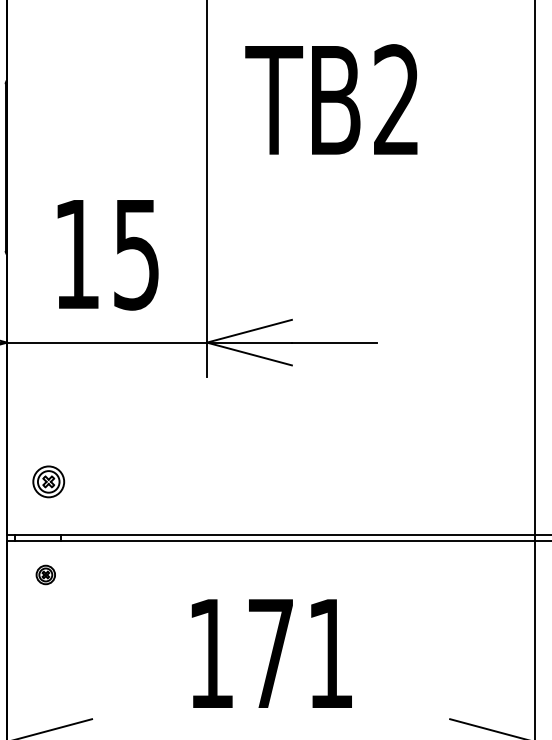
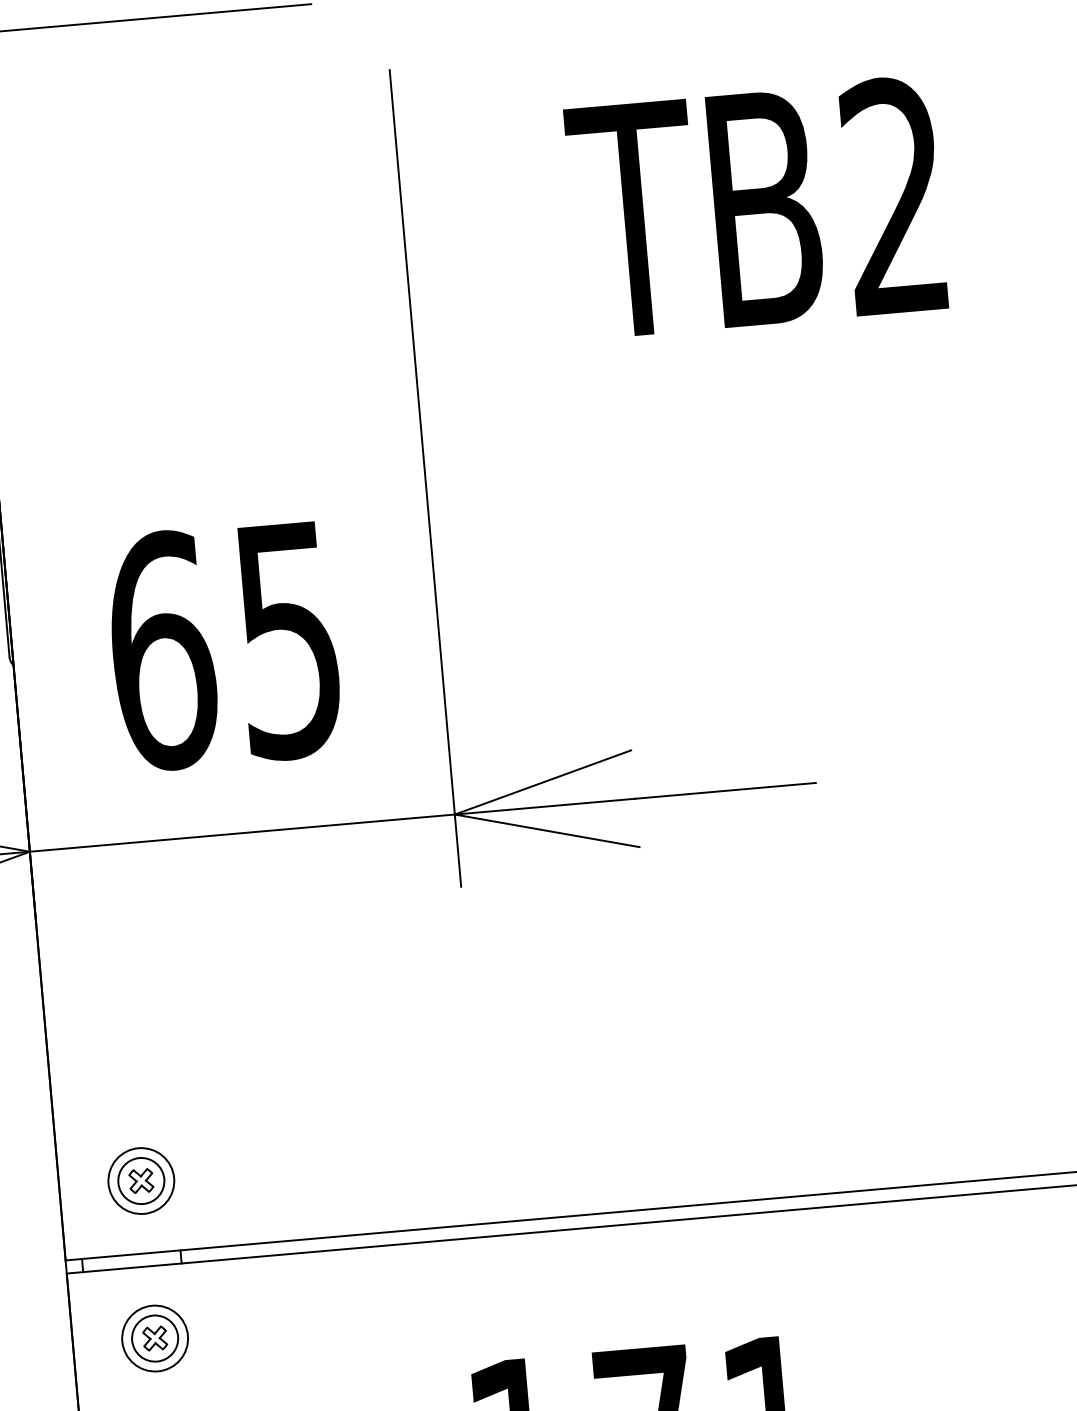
text: (331, 99) -> (756, 207), moved
text: (77, 254) -> (163, 651), 15 -> 65
part: (48, 481) -> (140, 1180), moved
part: (45, 574) -> (154, 1337), size x1.67

